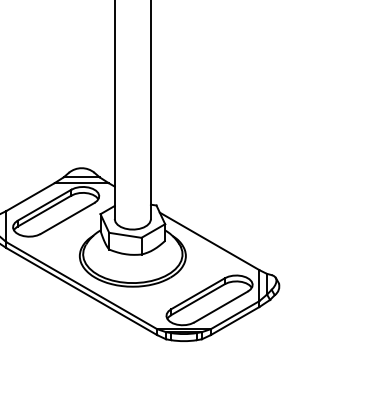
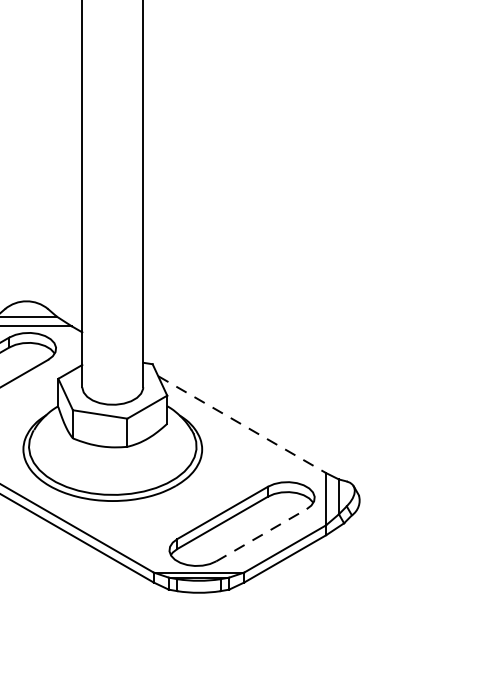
line: (209, 241) -> (241, 424), solid -> dashed
line: (221, 306) -> (262, 534), solid -> dashed

